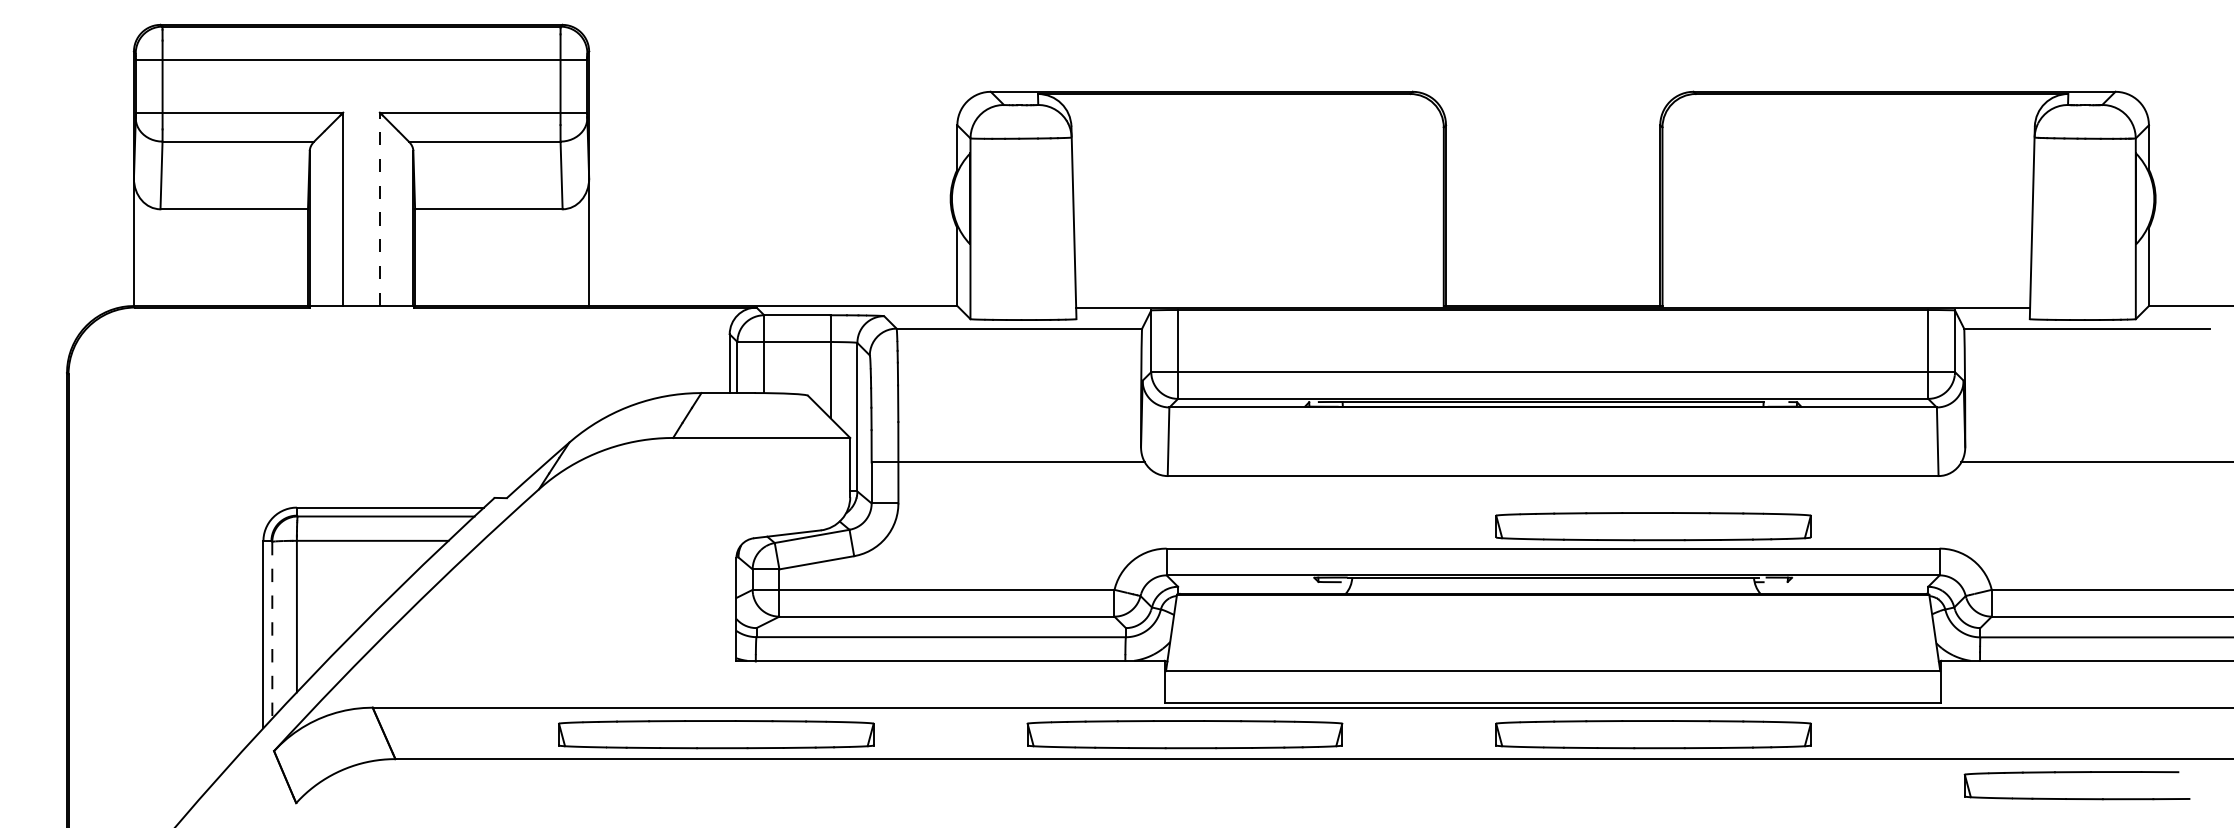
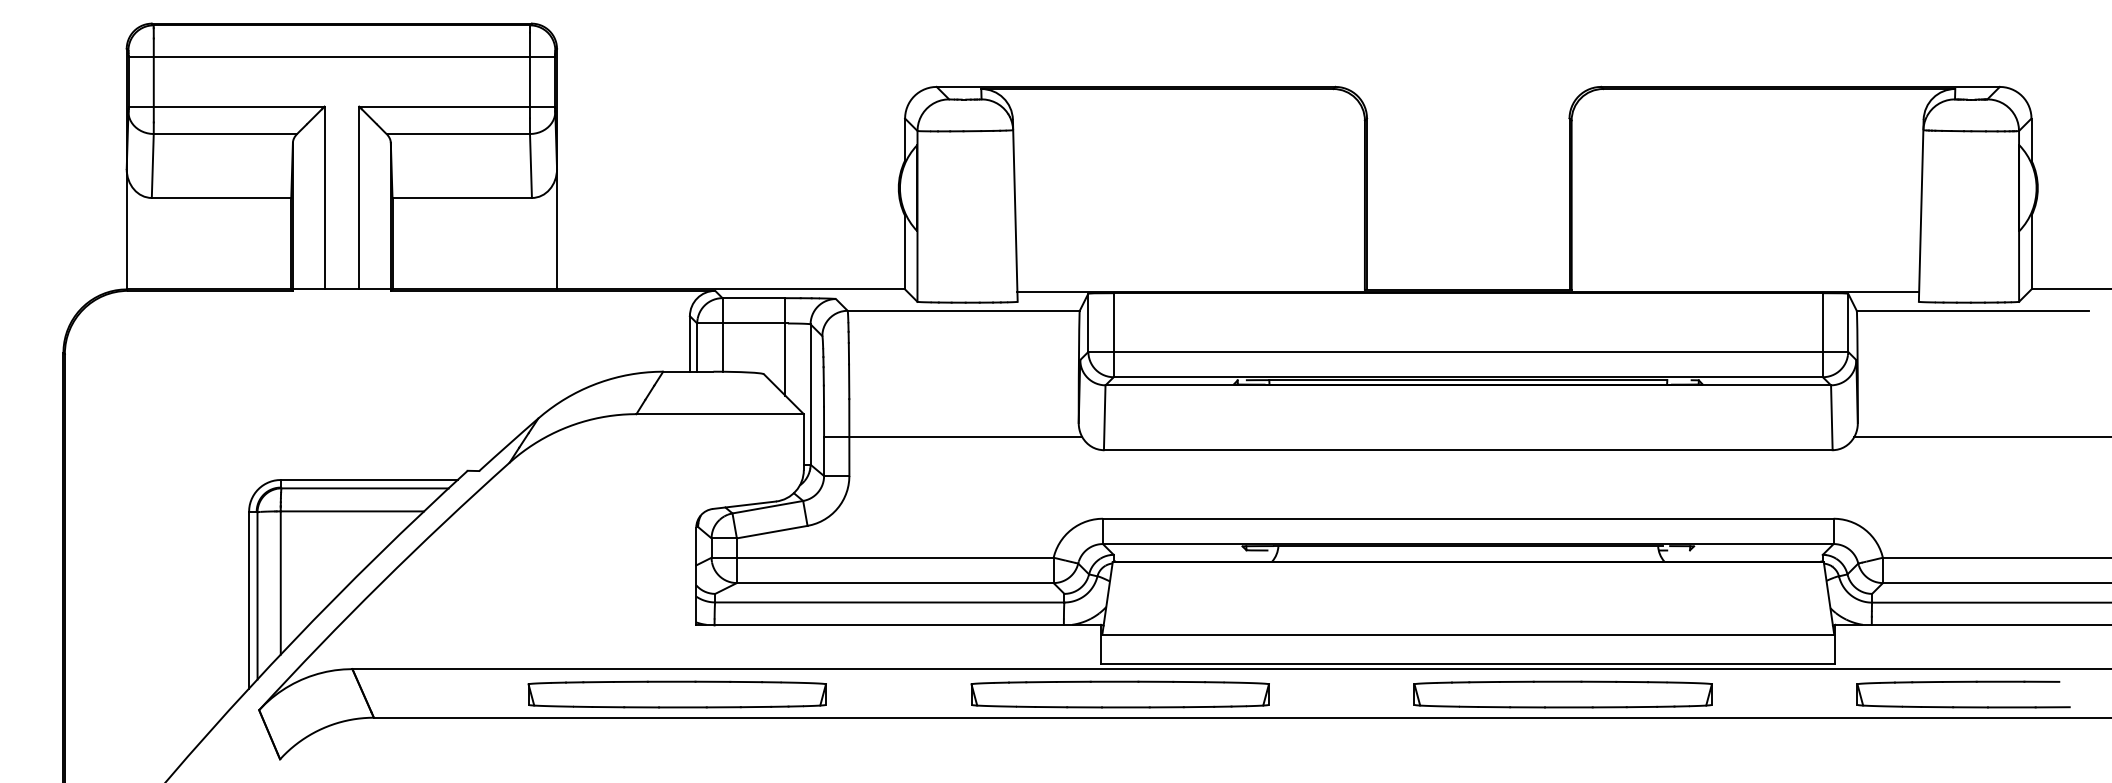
line: (379, 209) -> (358, 198), dashed -> solid
part: (1653, 526) -> (1563, 497), removed
line: (272, 630) -> (257, 596), dashed -> solid
part: (2073, 773) -> (1960, 683), moved

